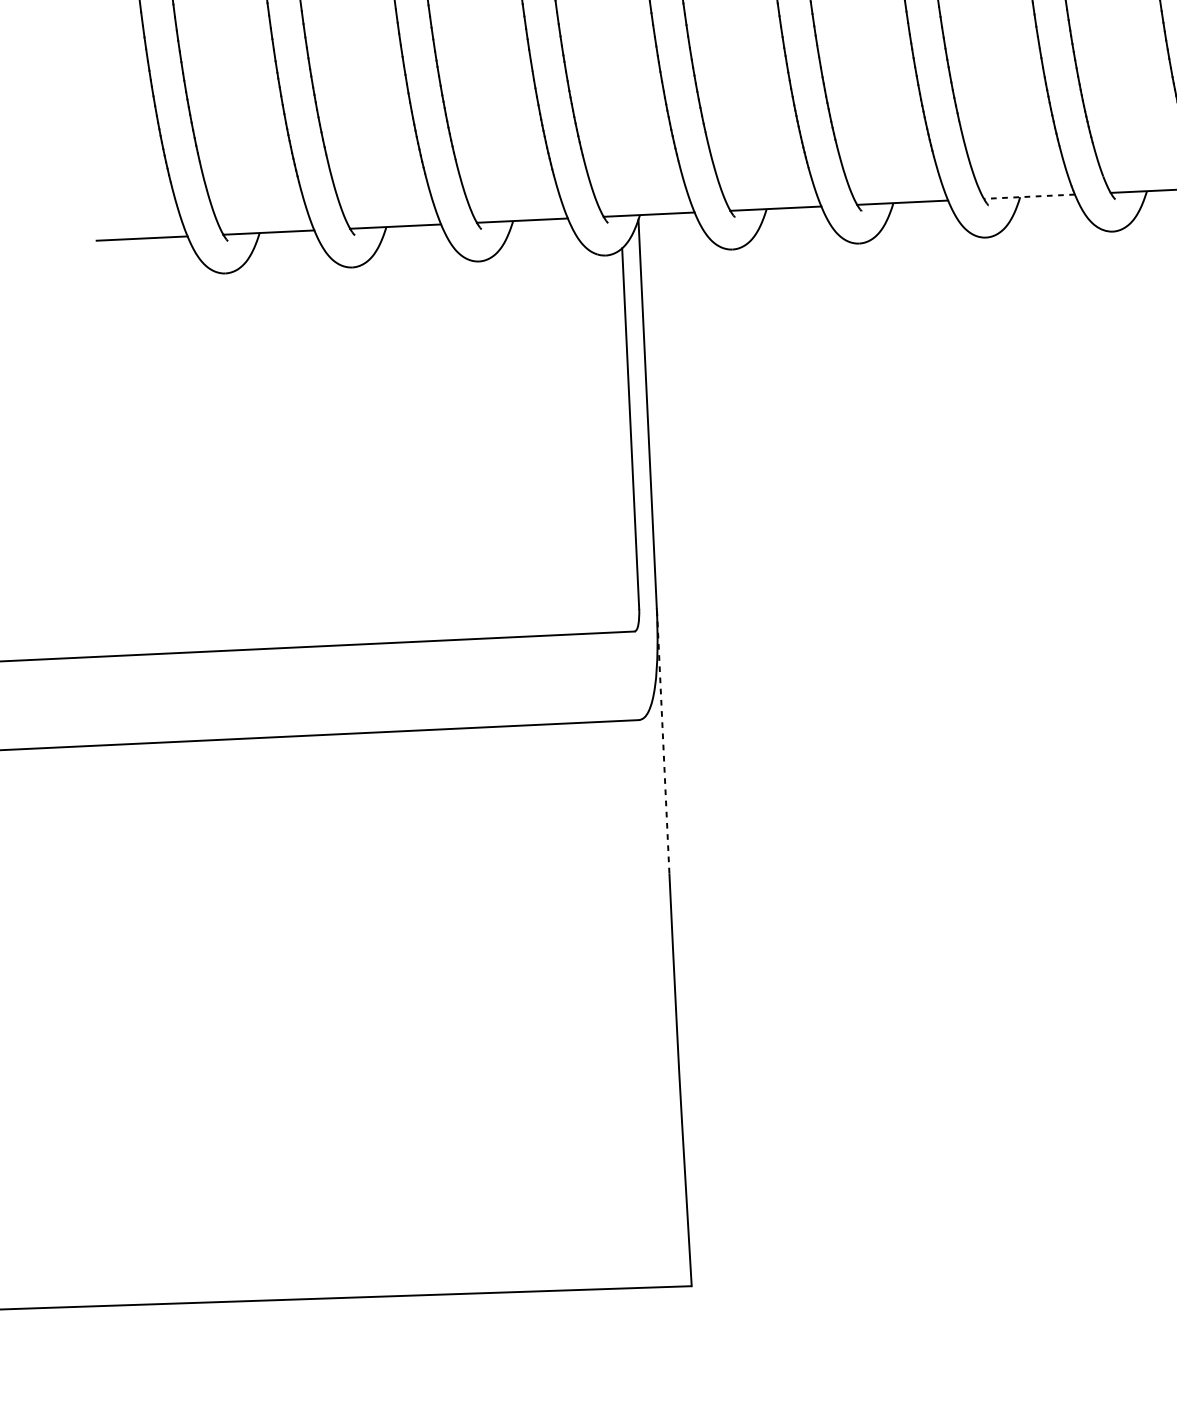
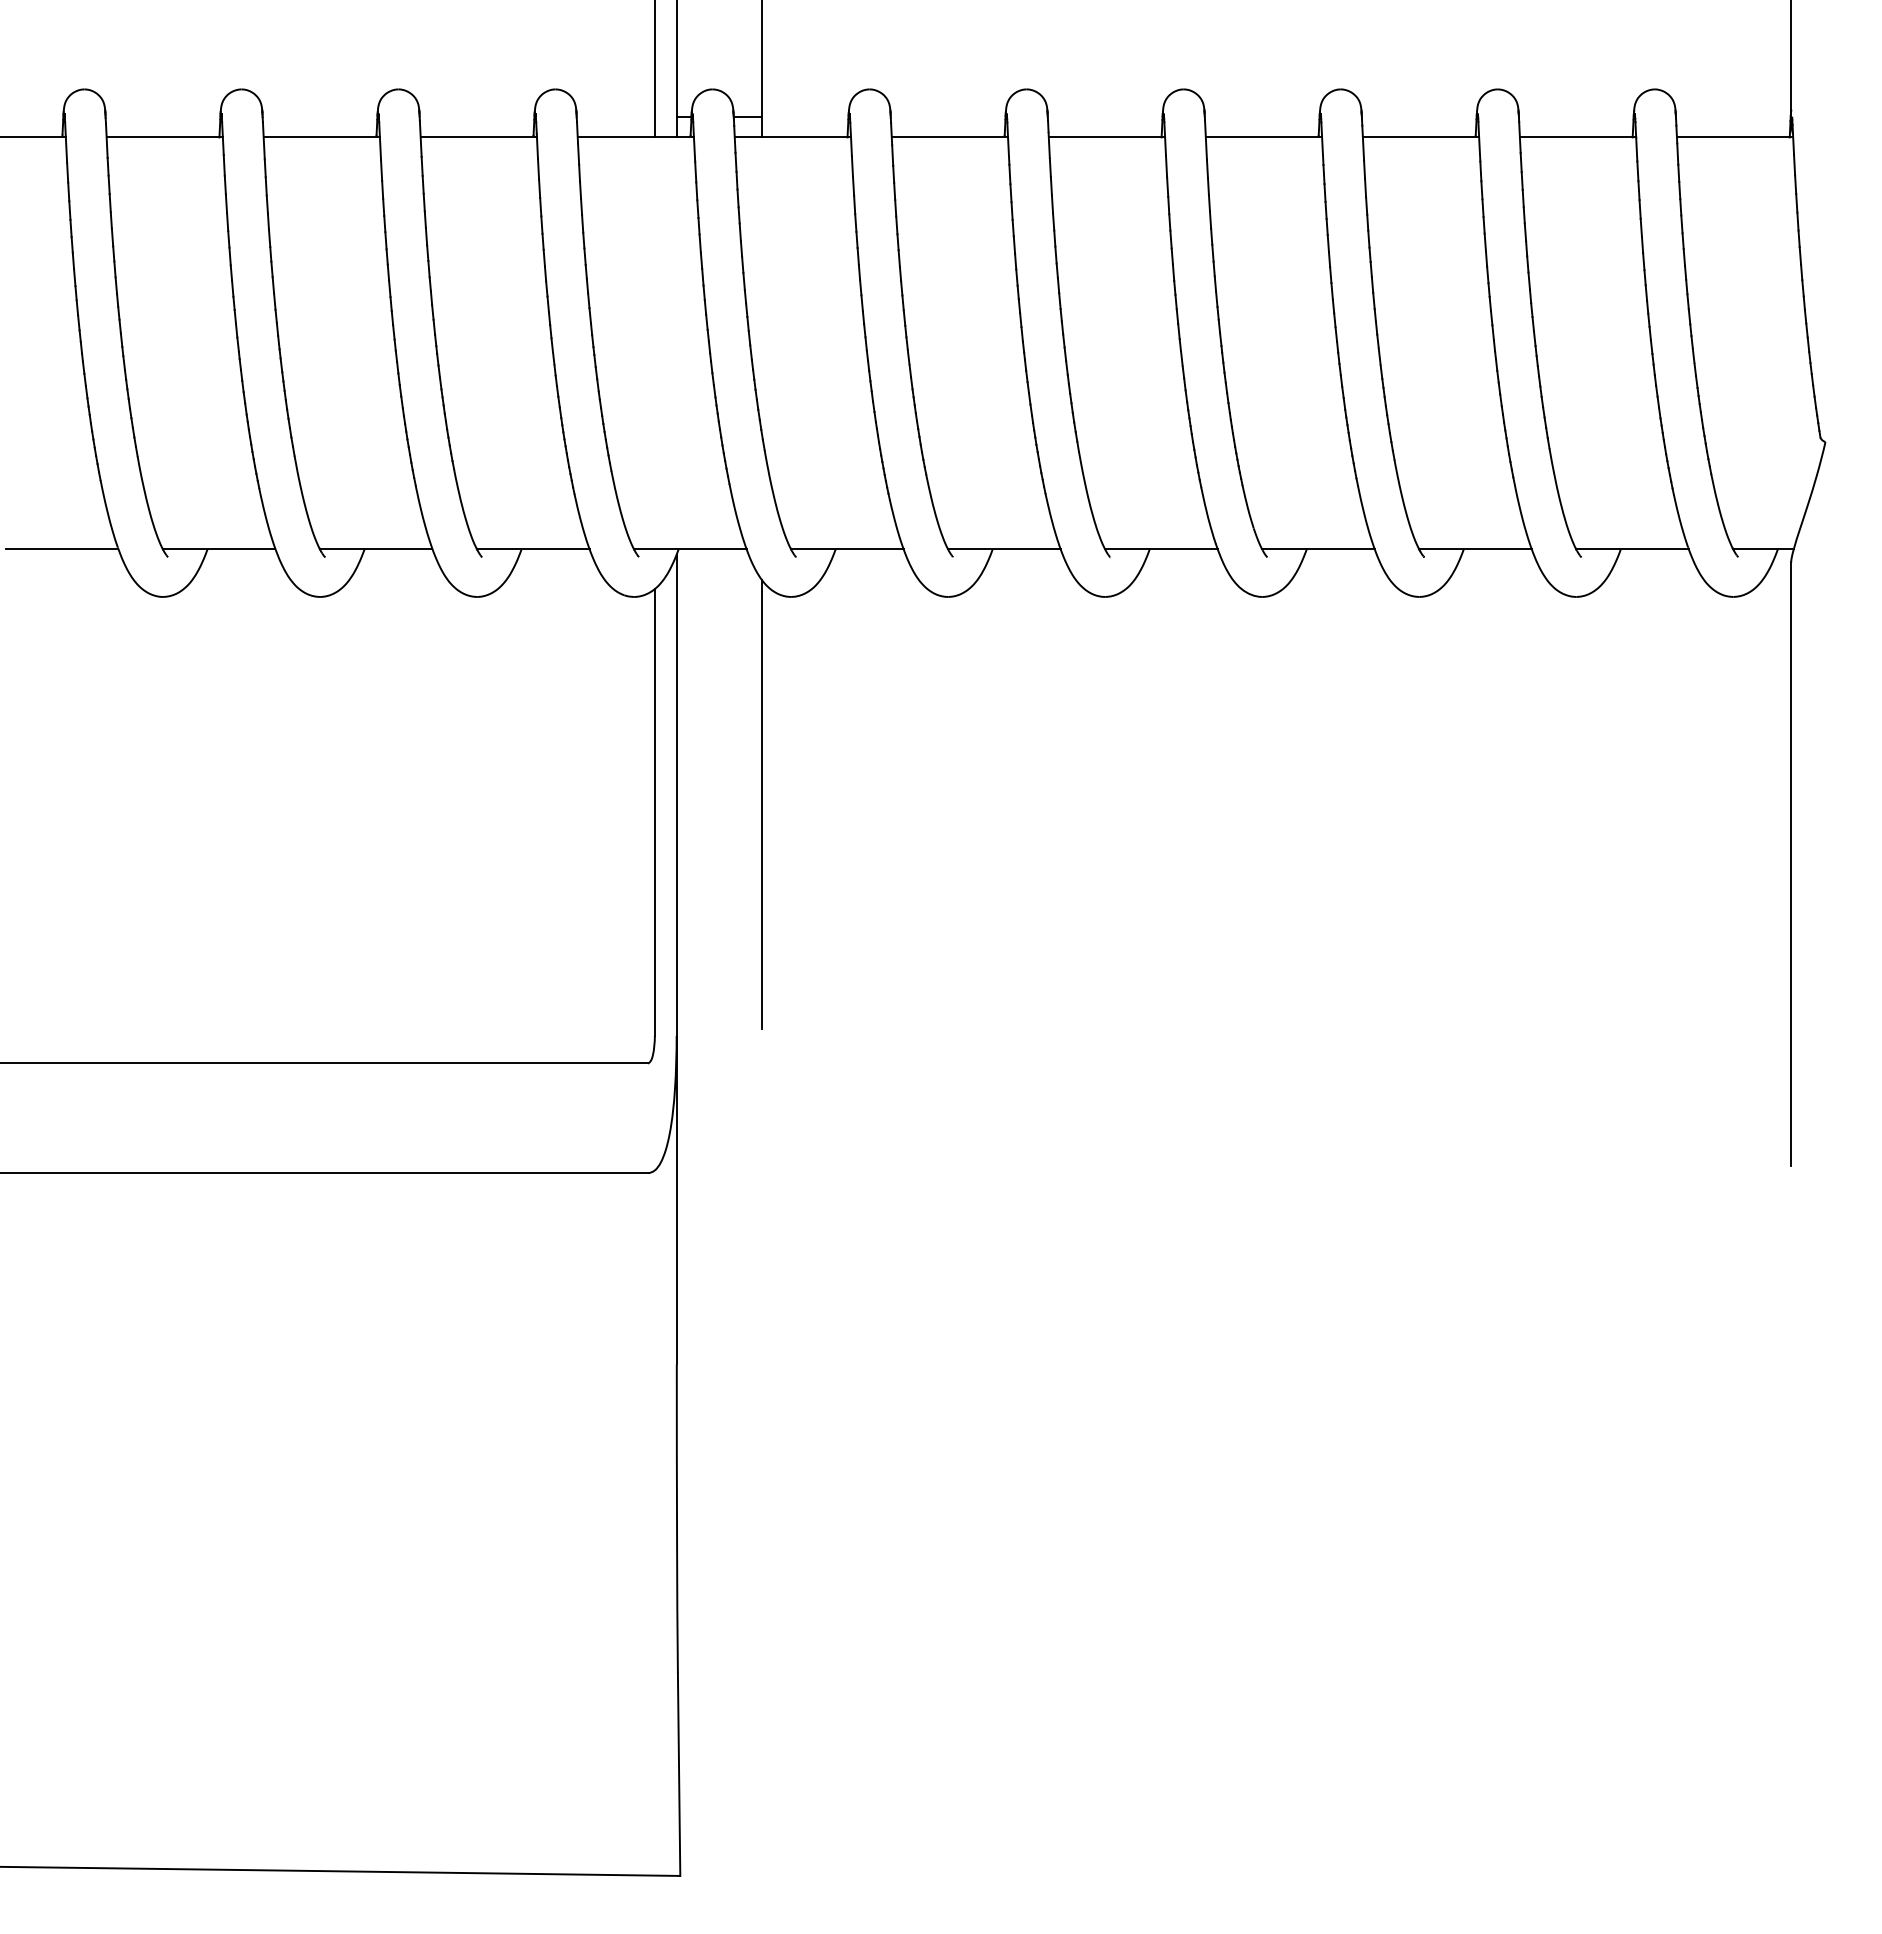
line: (1028, 196) -> (1160, 548), dashed -> solid
line: (716, 418) -> (761, 804), added
line: (662, 740) -> (676, 1199), dashed -> solid

